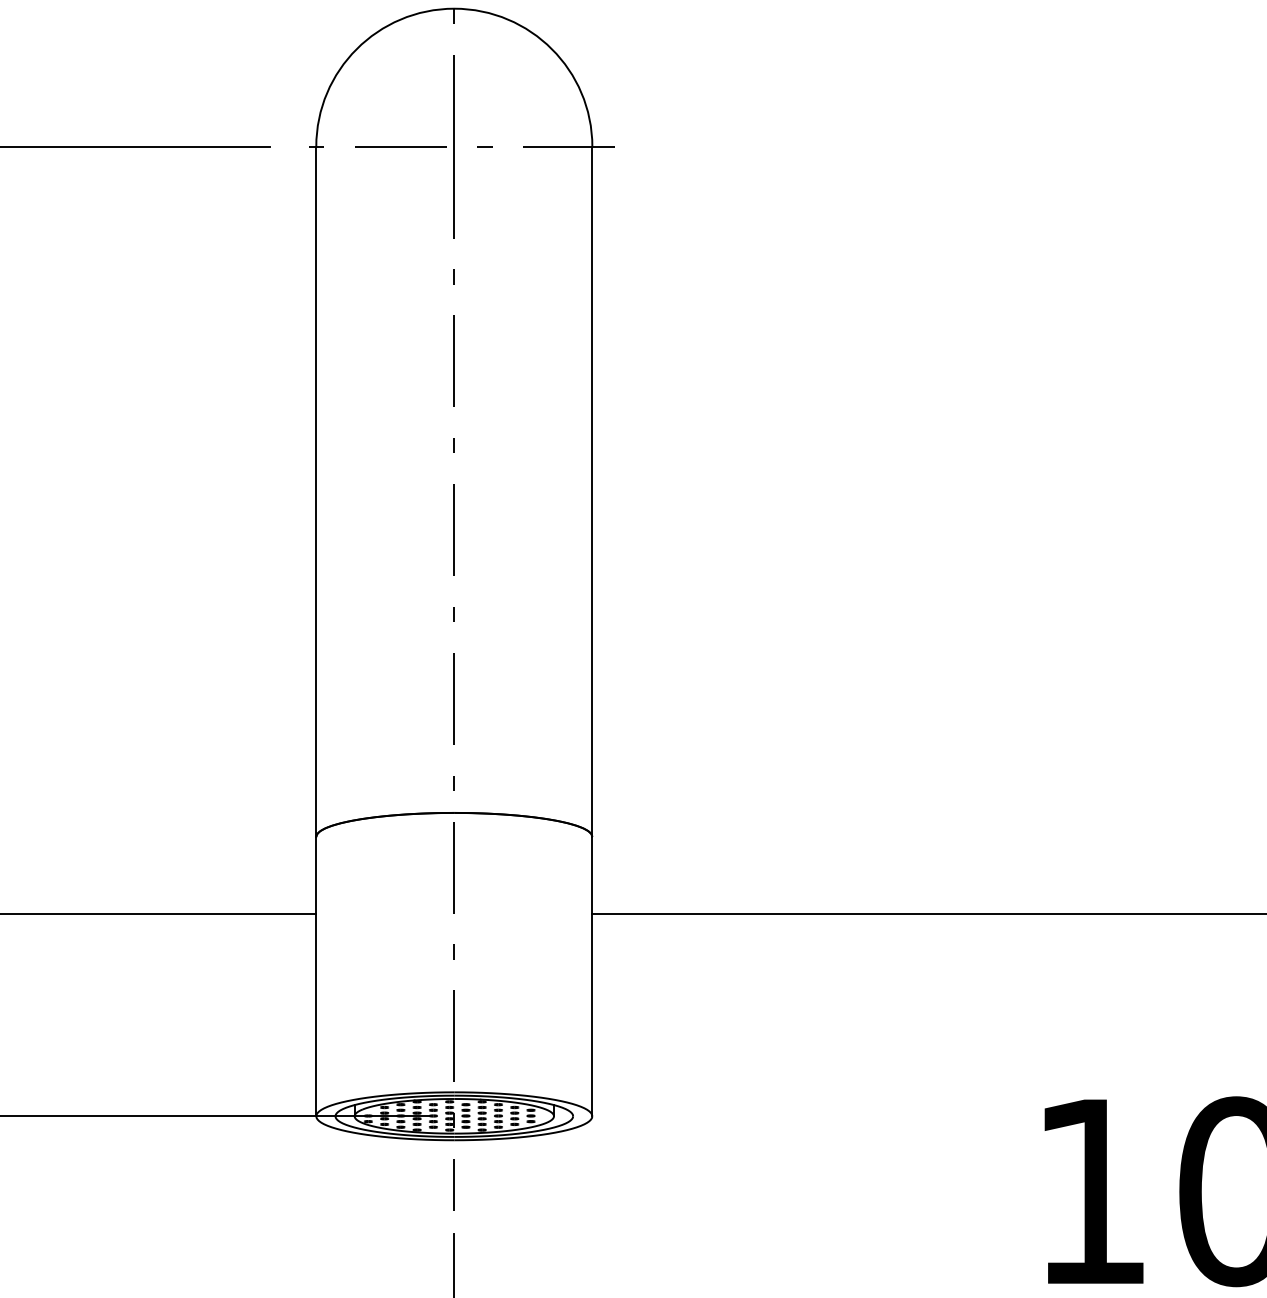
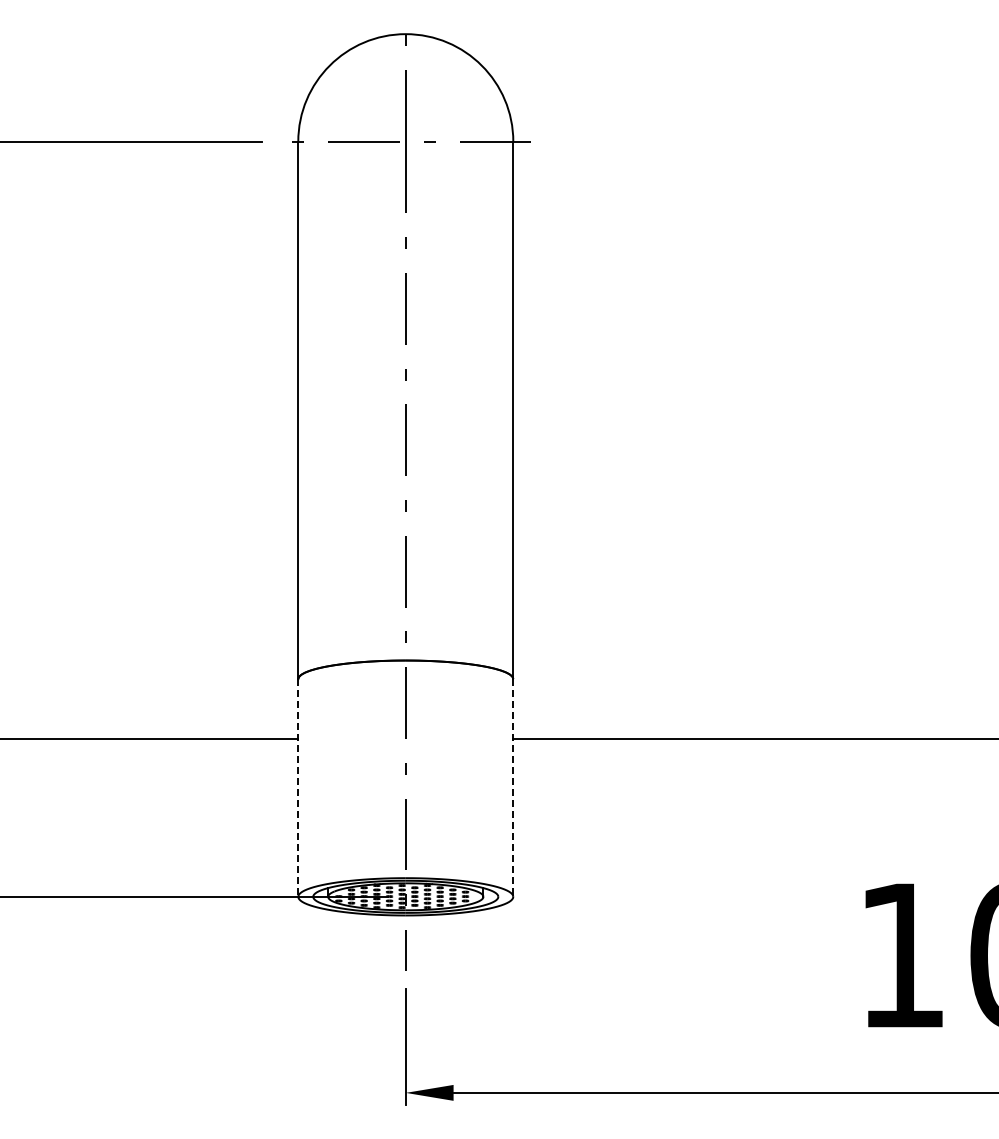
line: (316, 977) -> (298, 788), solid -> dashed
line: (592, 977) -> (513, 788), solid -> dashed

